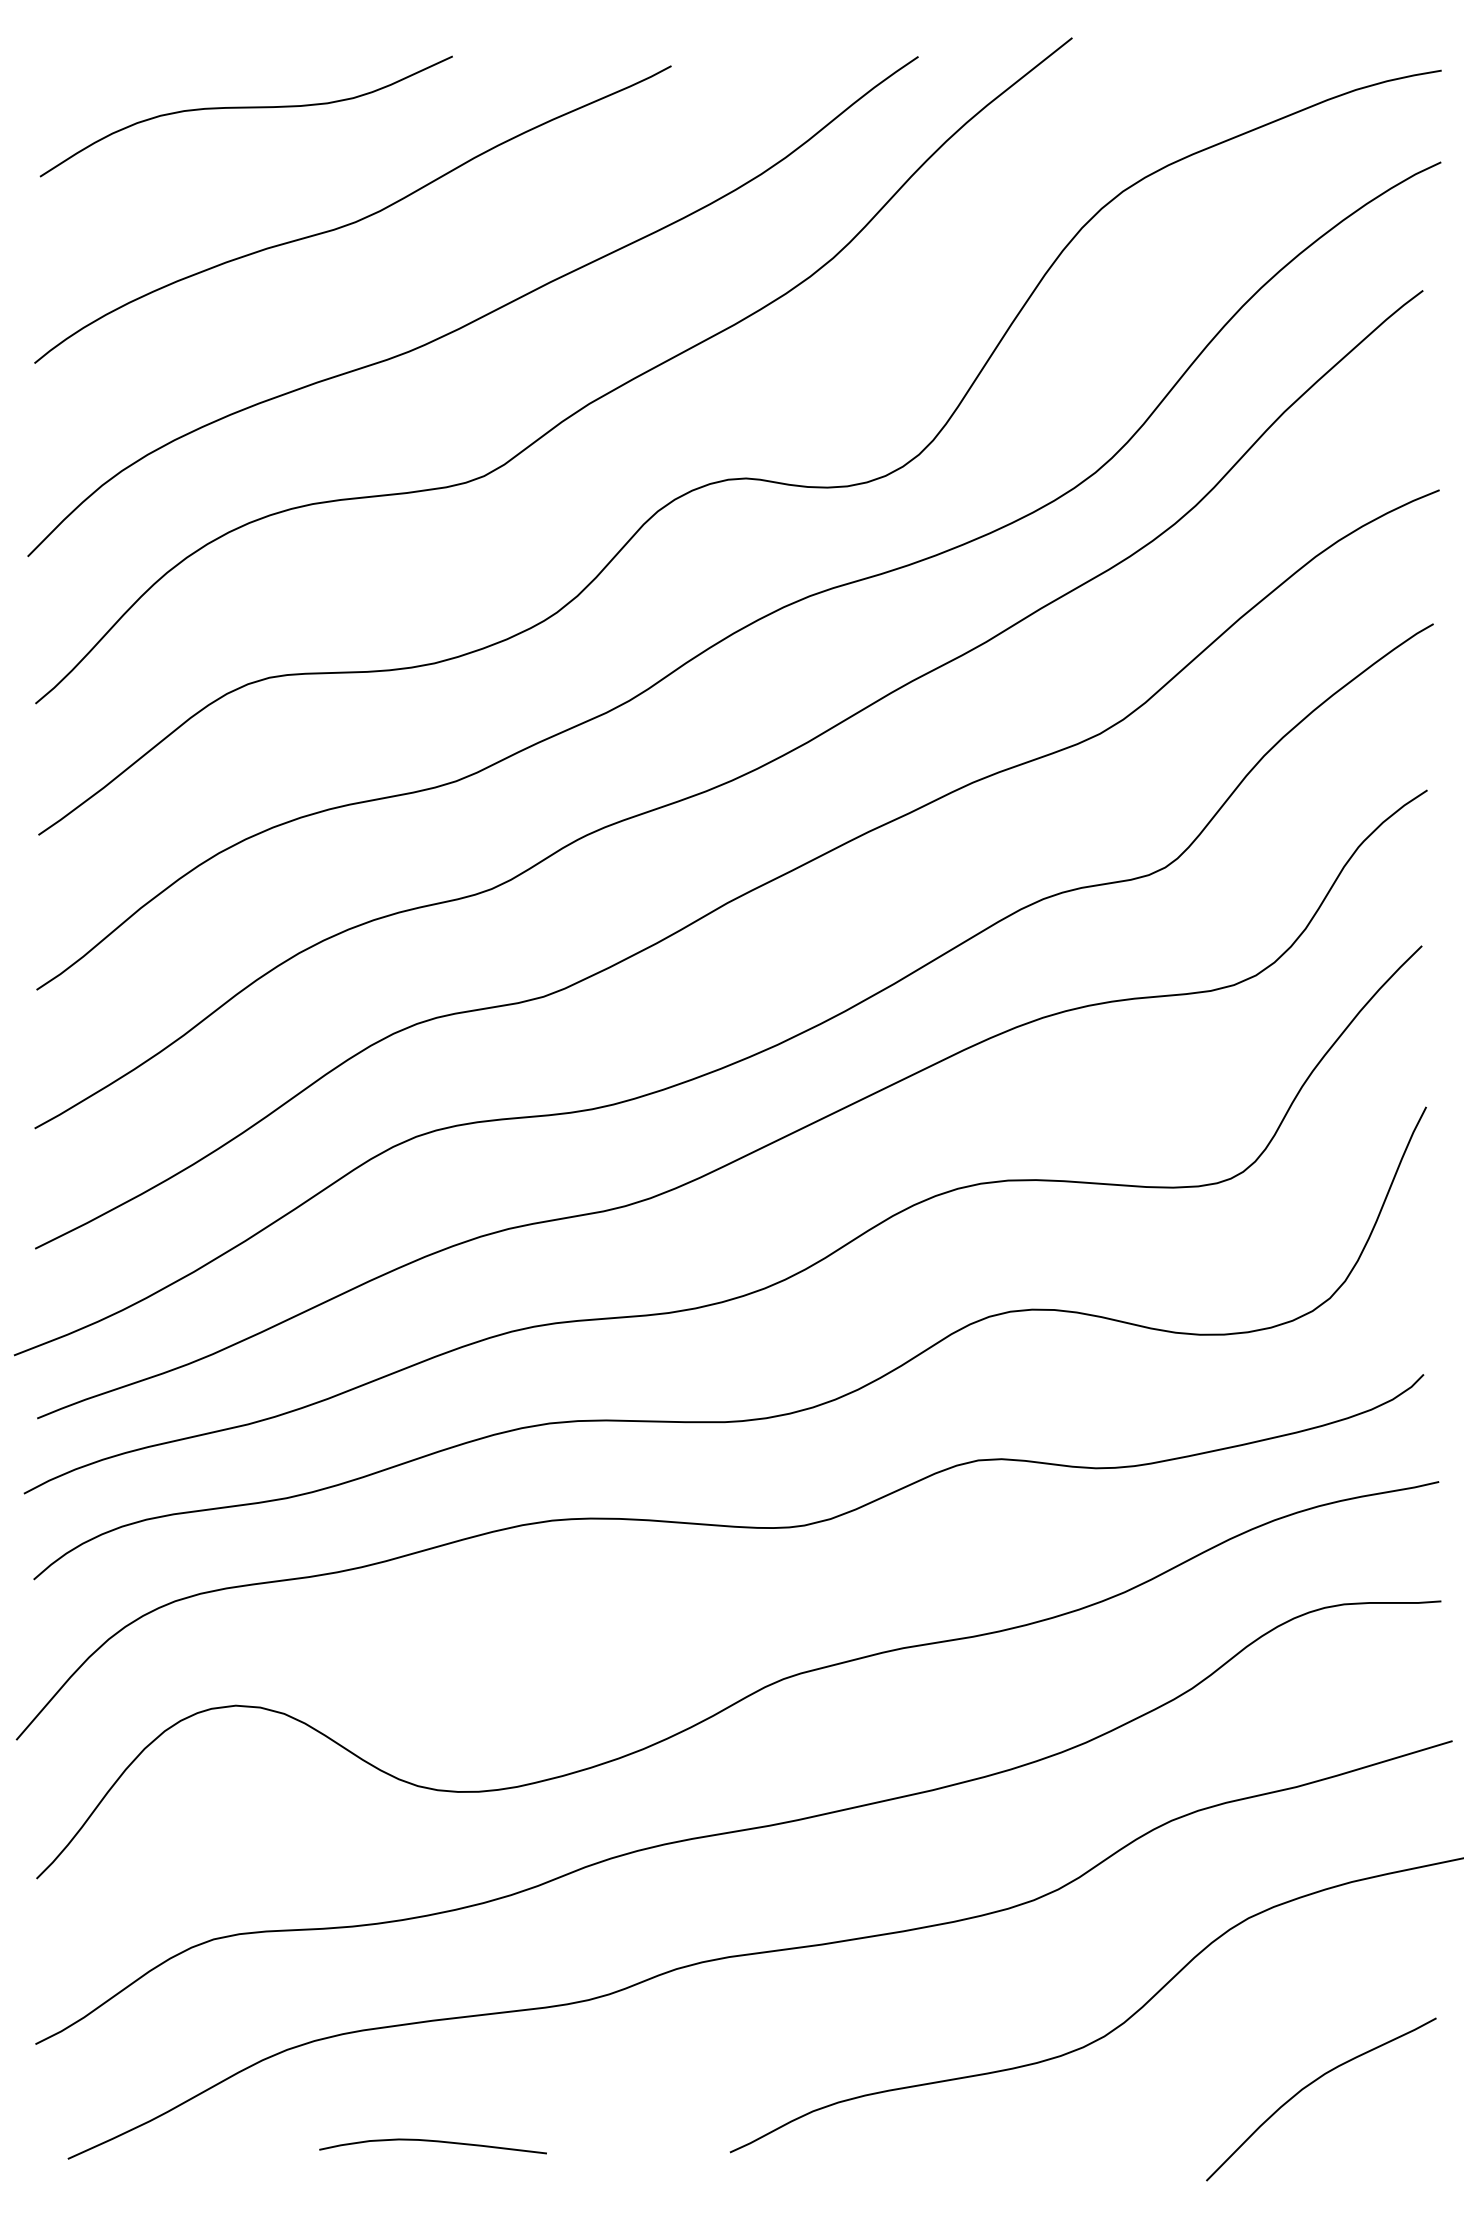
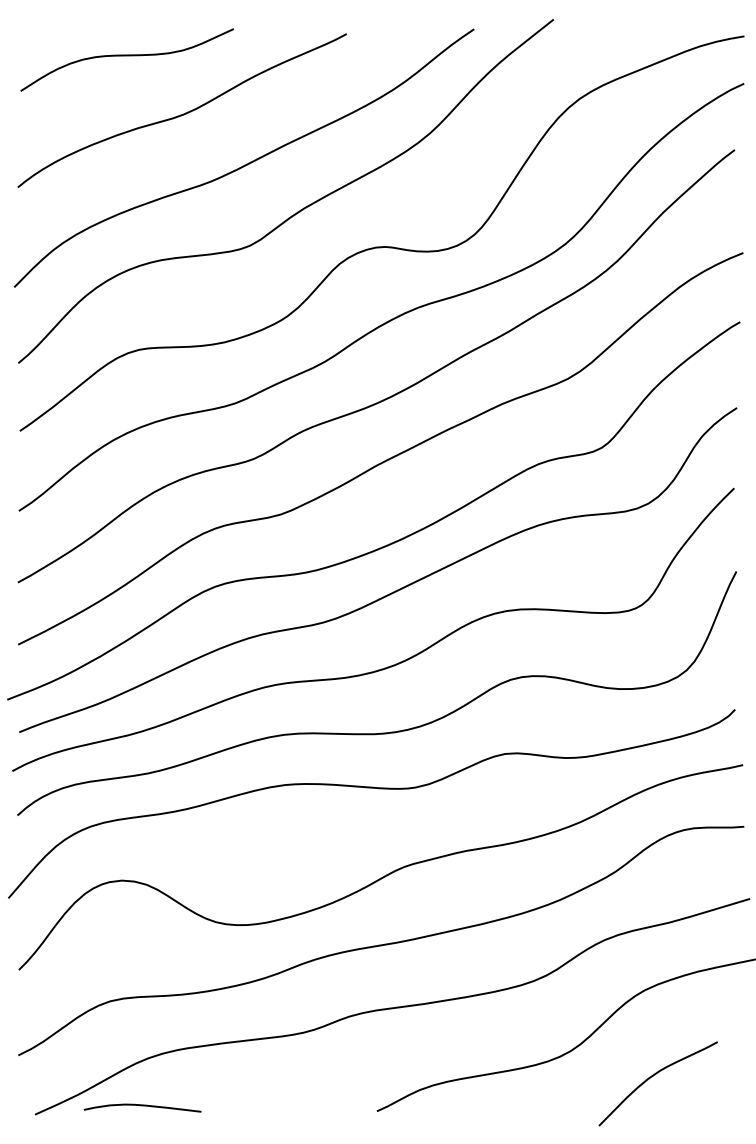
curve: (1310, 2087) -> (652, 1077), moved
curve: (432, 2143) -> (142, 1106), moved

